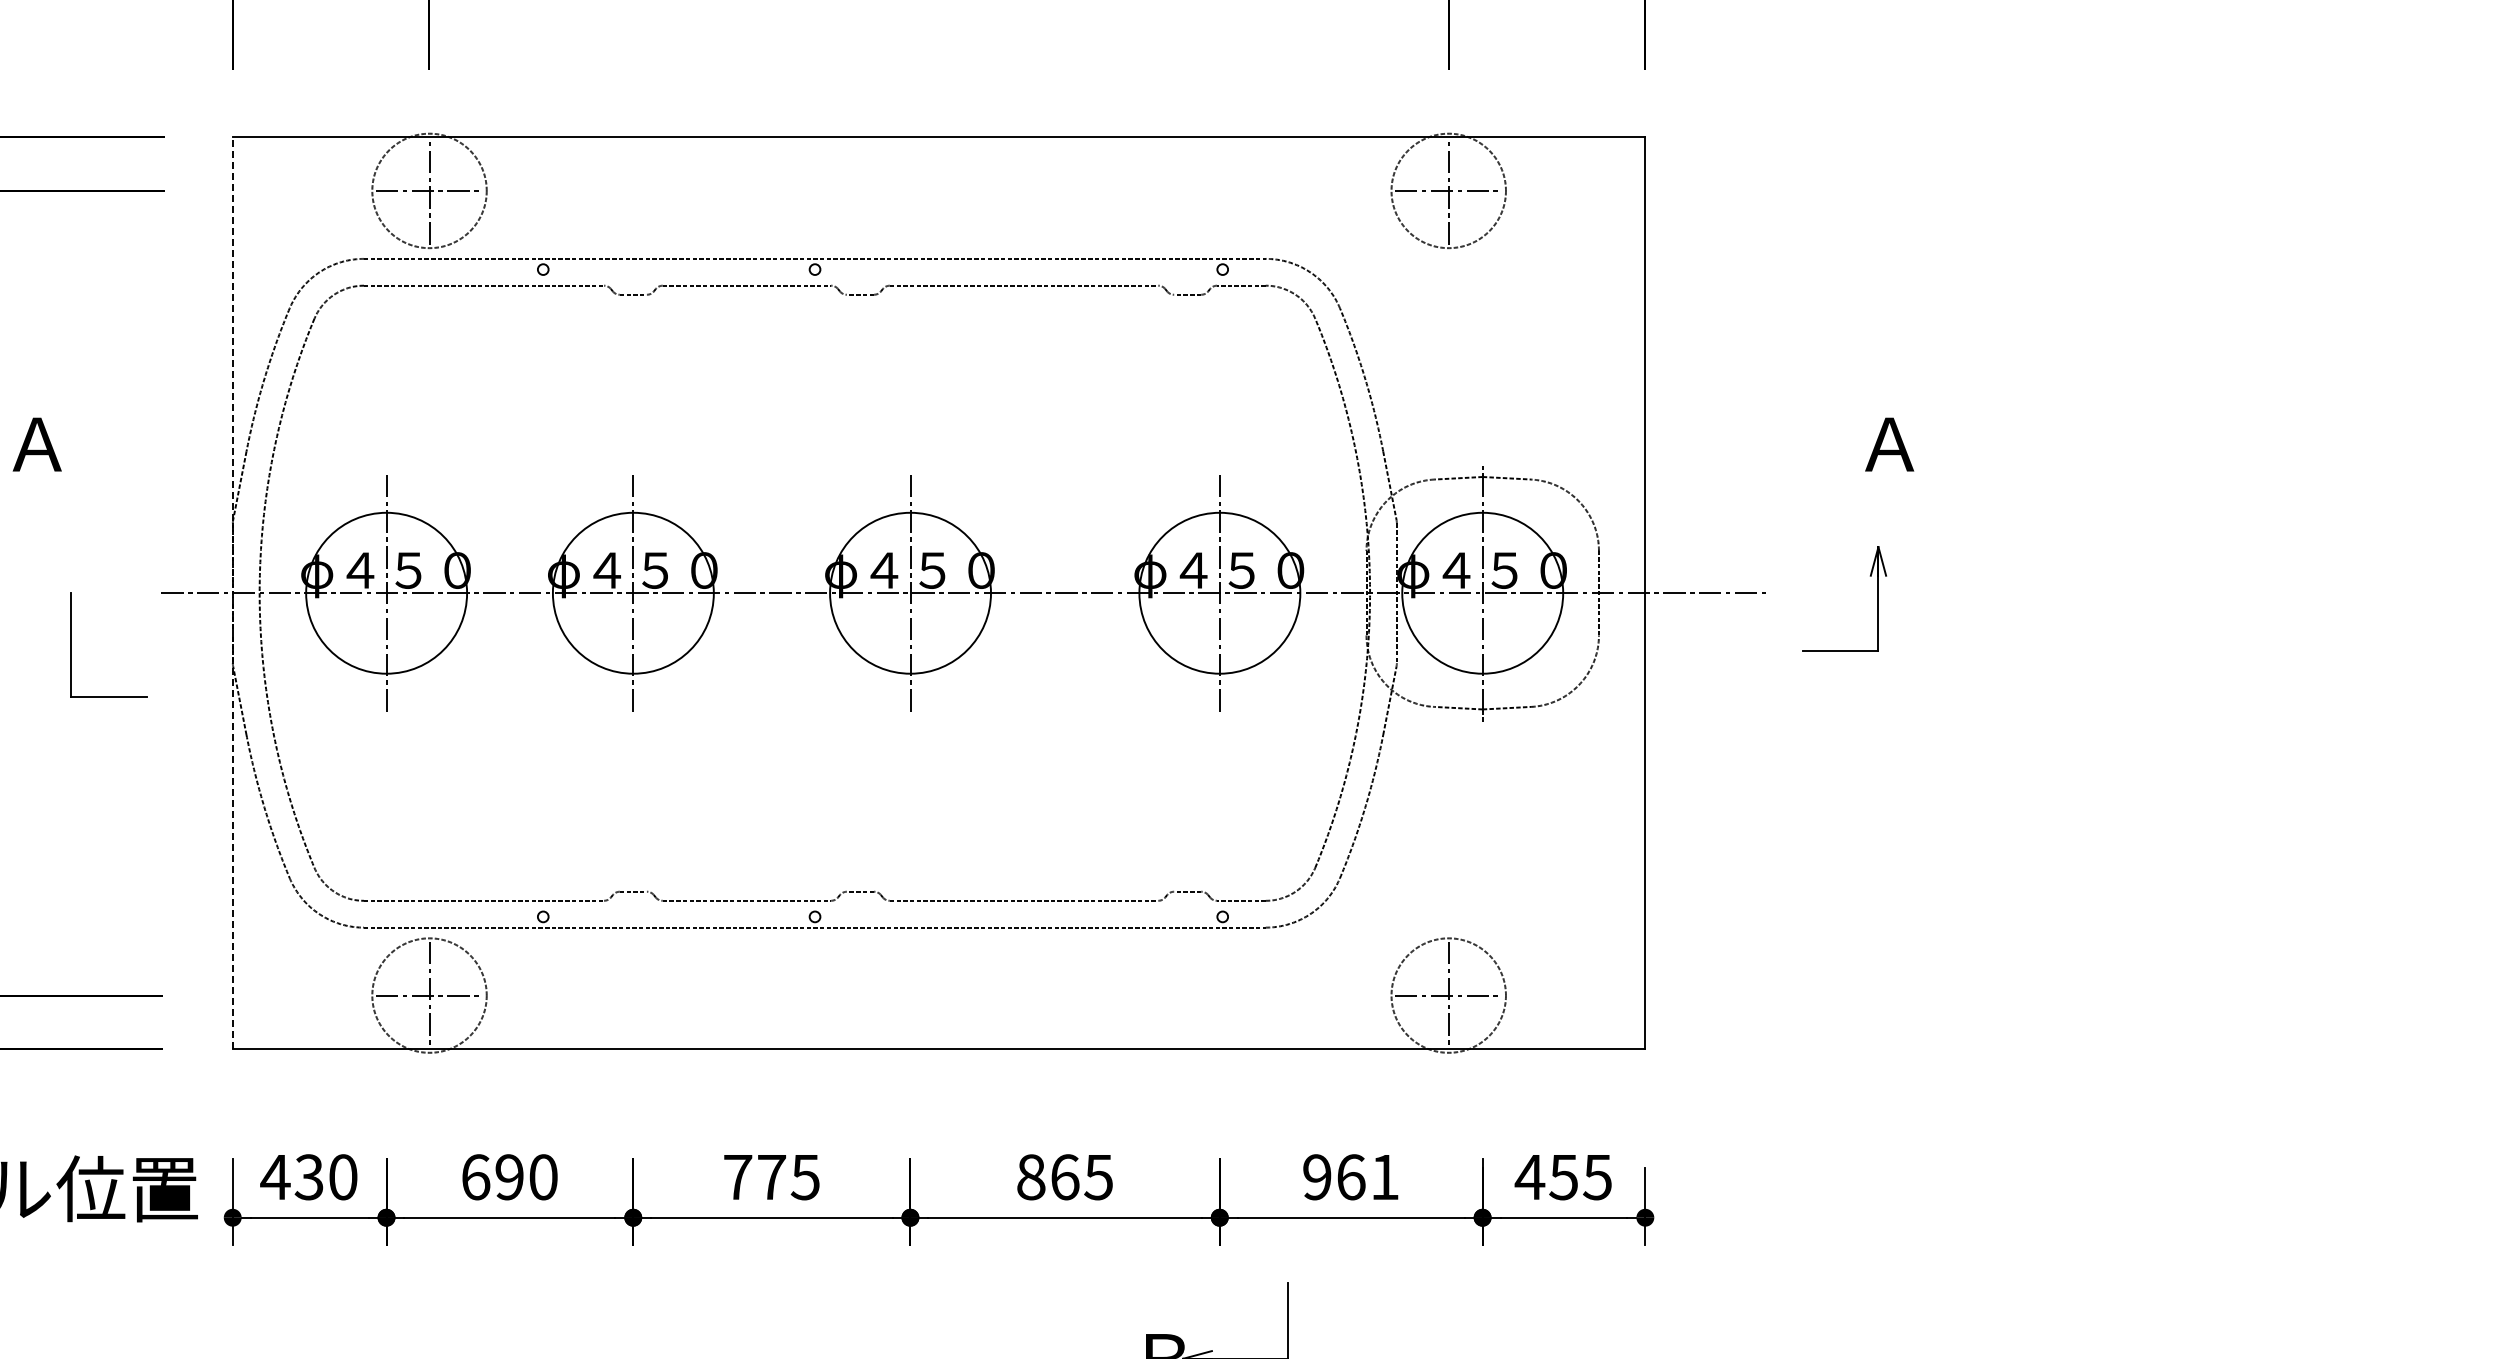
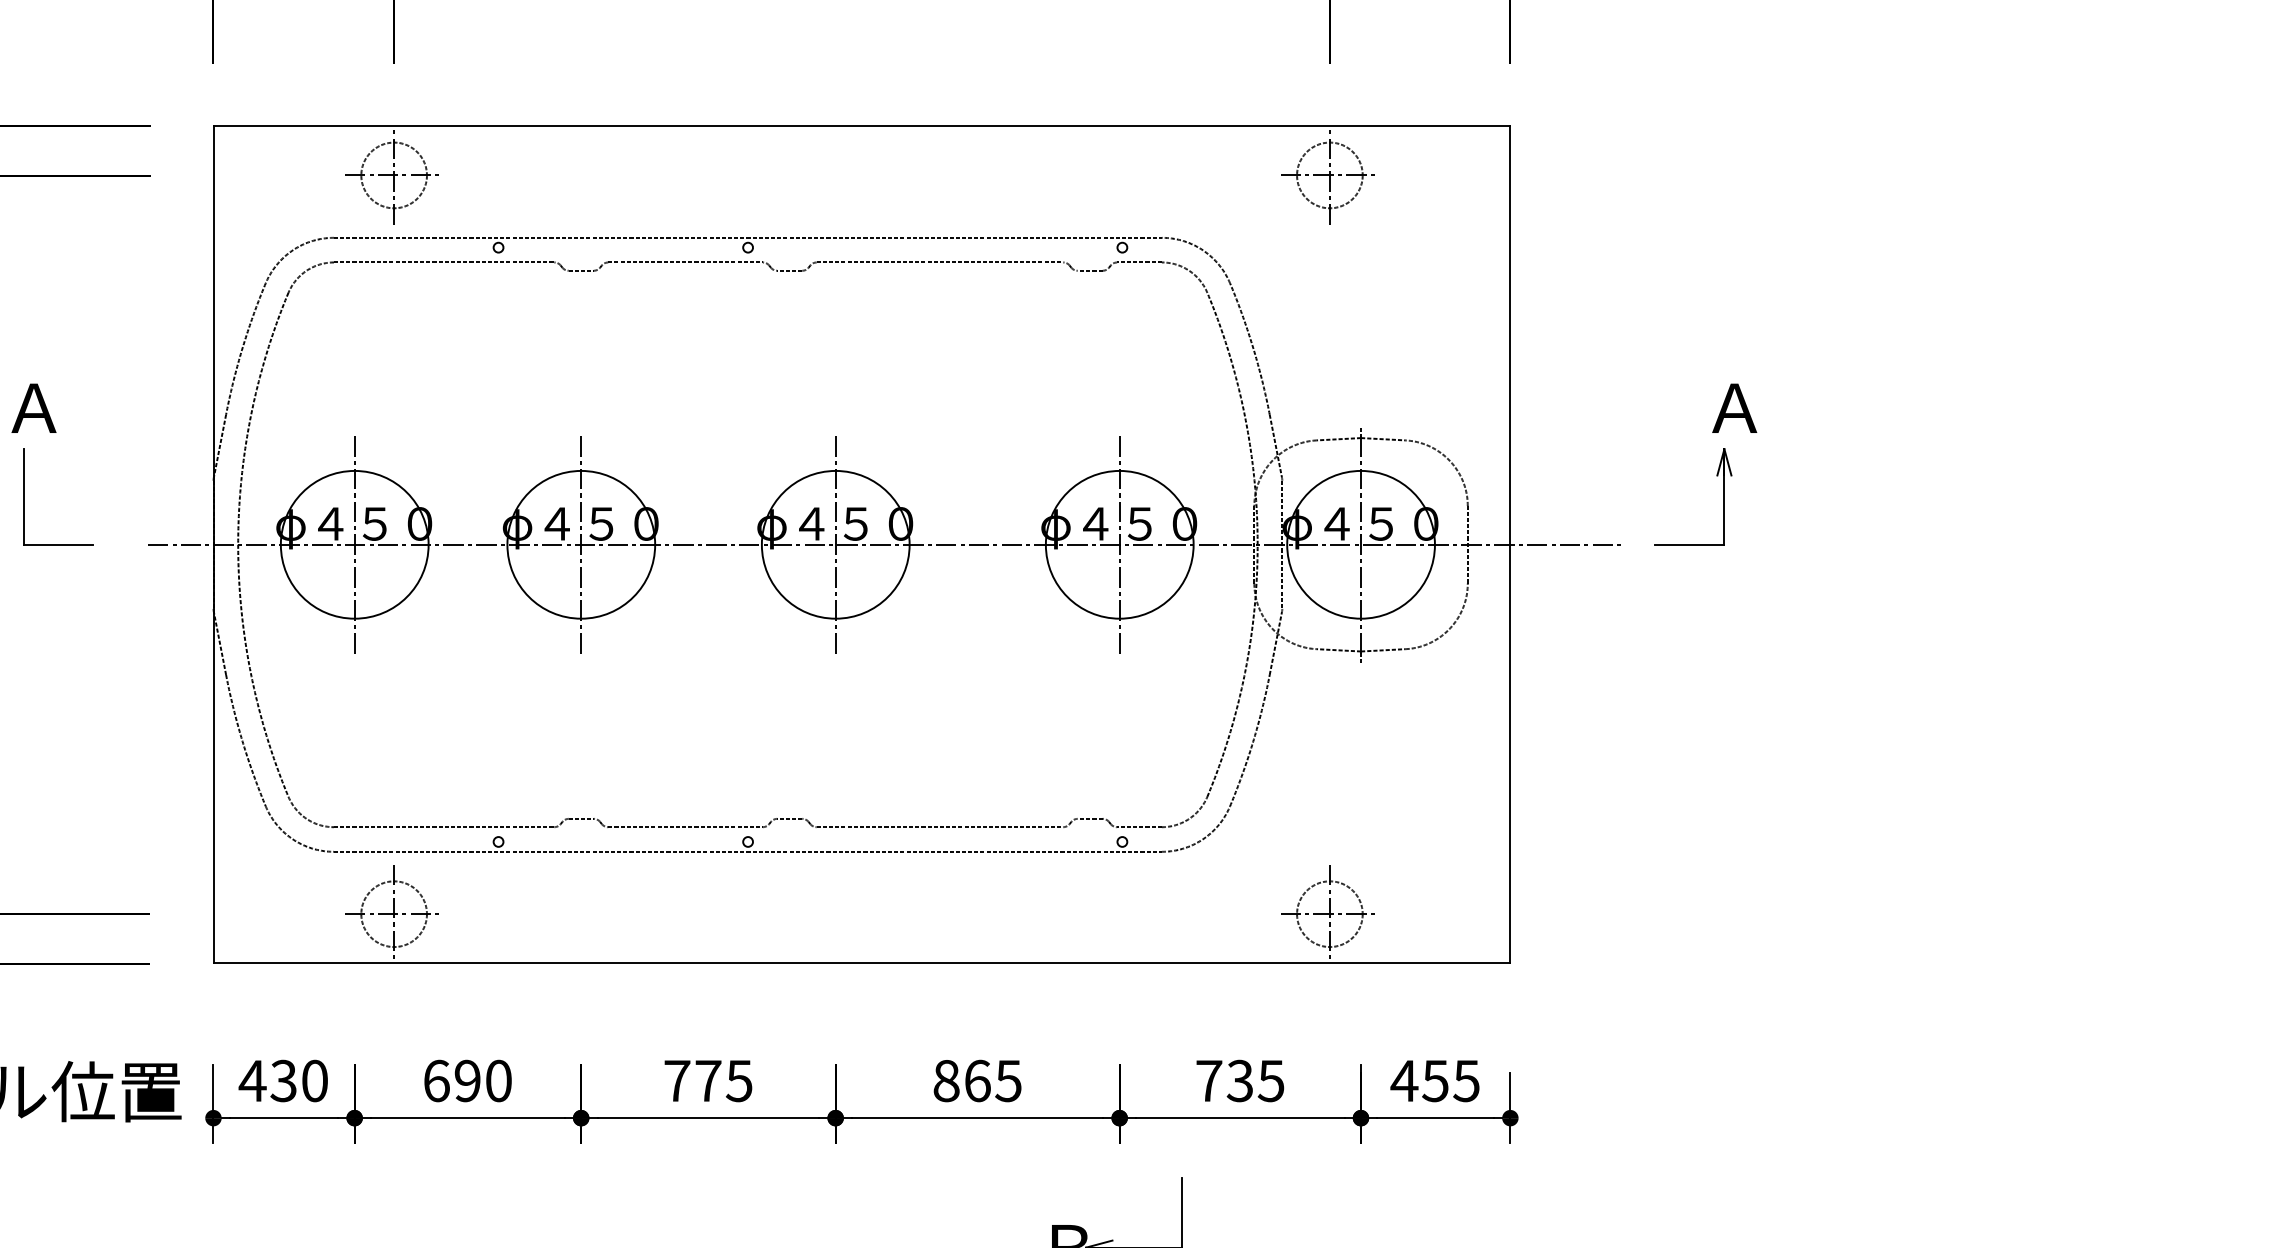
circle: (429, 190) -> (394, 175), size x0.62
circle: (1448, 190) -> (1329, 175), size x0.62
line: (232, 593) -> (213, 545), dashed -> solid
part: (1877, 598) -> (1723, 496), moved
part: (71, 644) -> (24, 496), moved
circle: (429, 995) -> (394, 914), size x0.62
circle: (1448, 995) -> (1329, 914), size x0.62
text: (1350, 1177) -> (1239, 1081), 961 -> 735

